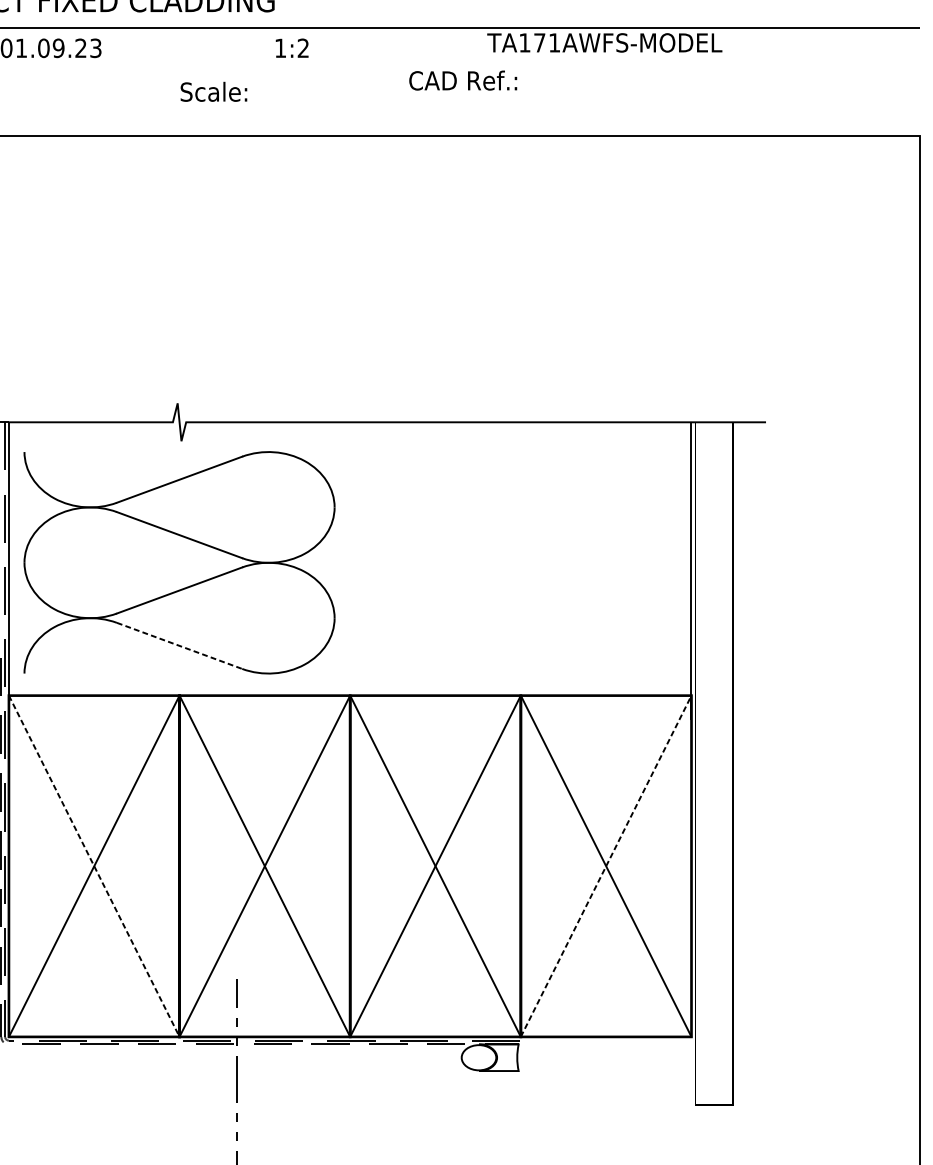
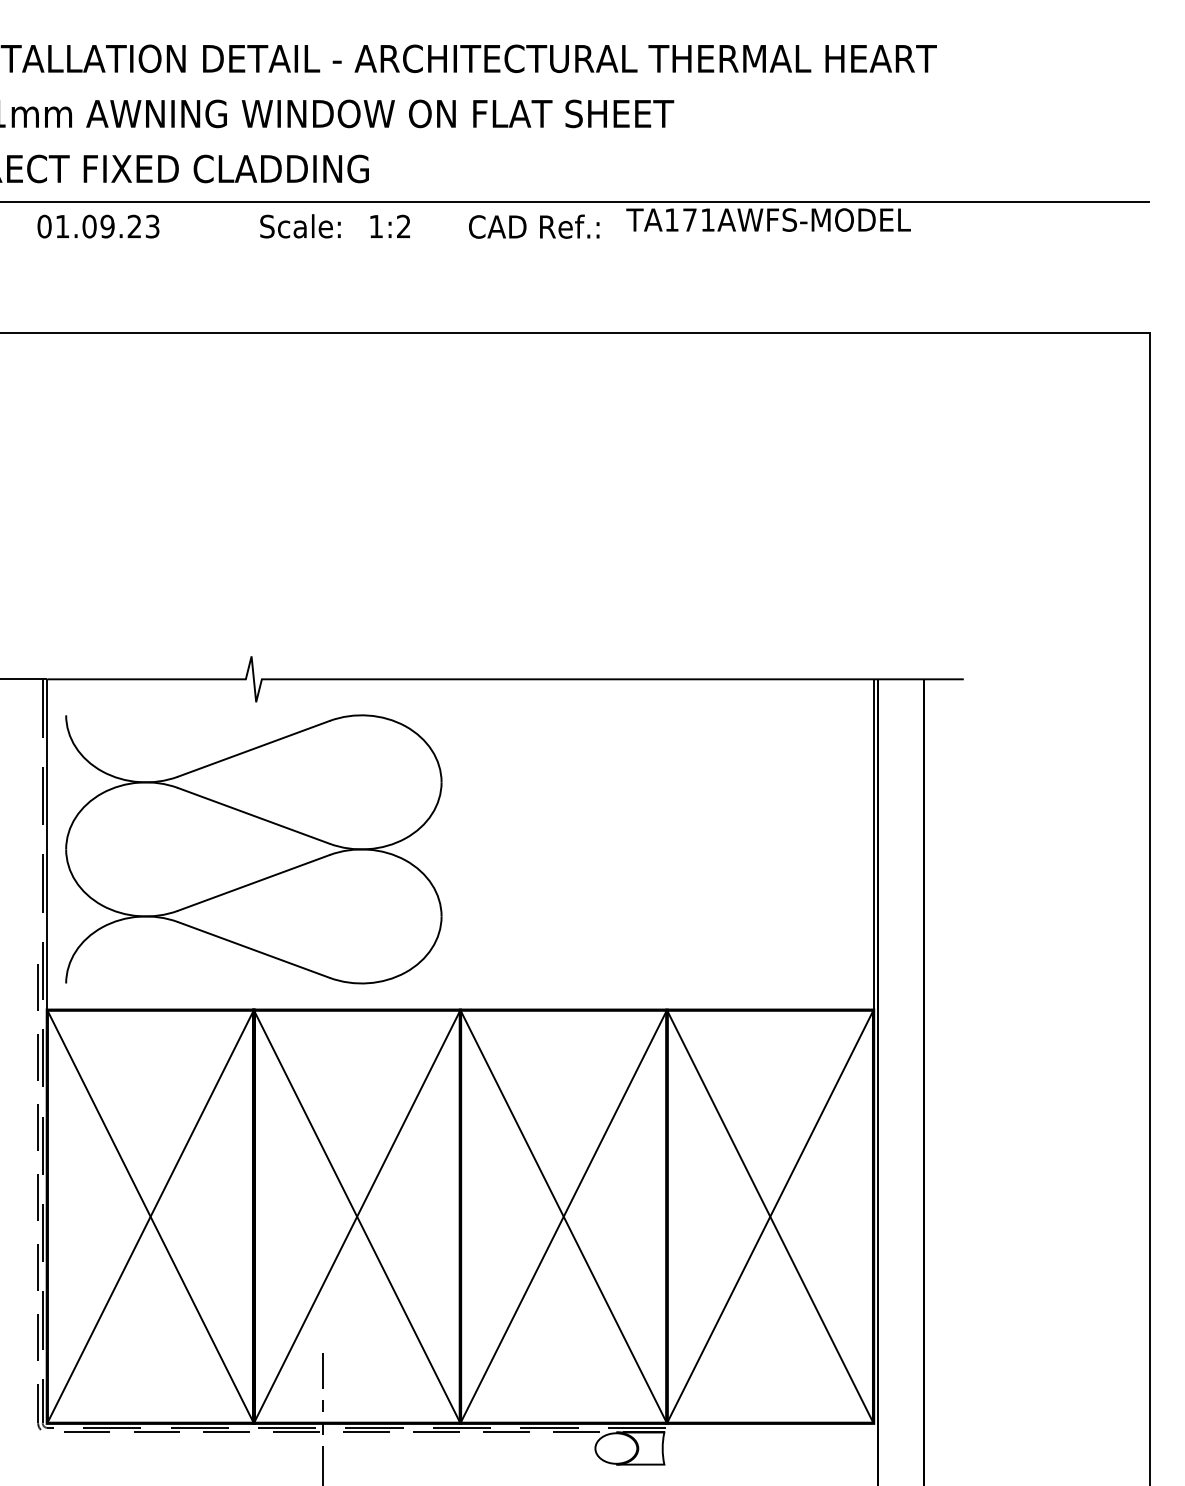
text: (463, 80) -> (534, 226), moved
text: (213, 92) -> (300, 226), moved
line: (179, 645) -> (253, 949), dashed -> solid
line: (94, 866) -> (150, 1216), dashed -> solid
line: (606, 866) -> (770, 1216), dashed -> solid

